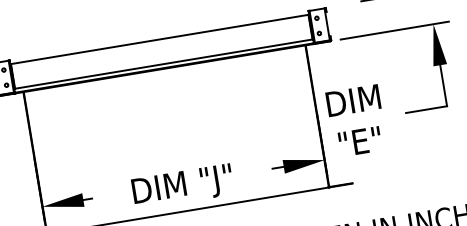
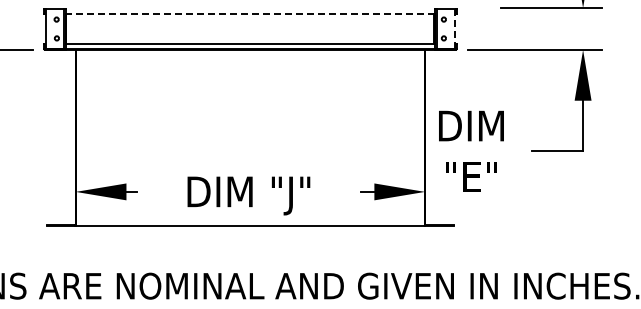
line: (327, 24) -> (455, 29), solid -> dashed
line: (159, 39) -> (250, 13), solid -> dashed

